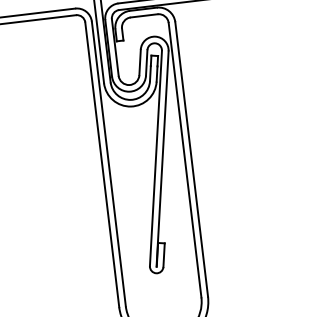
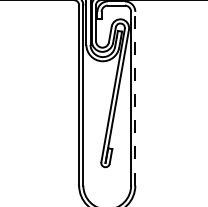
line: (191, 159) -> (135, 98), solid -> dashed

